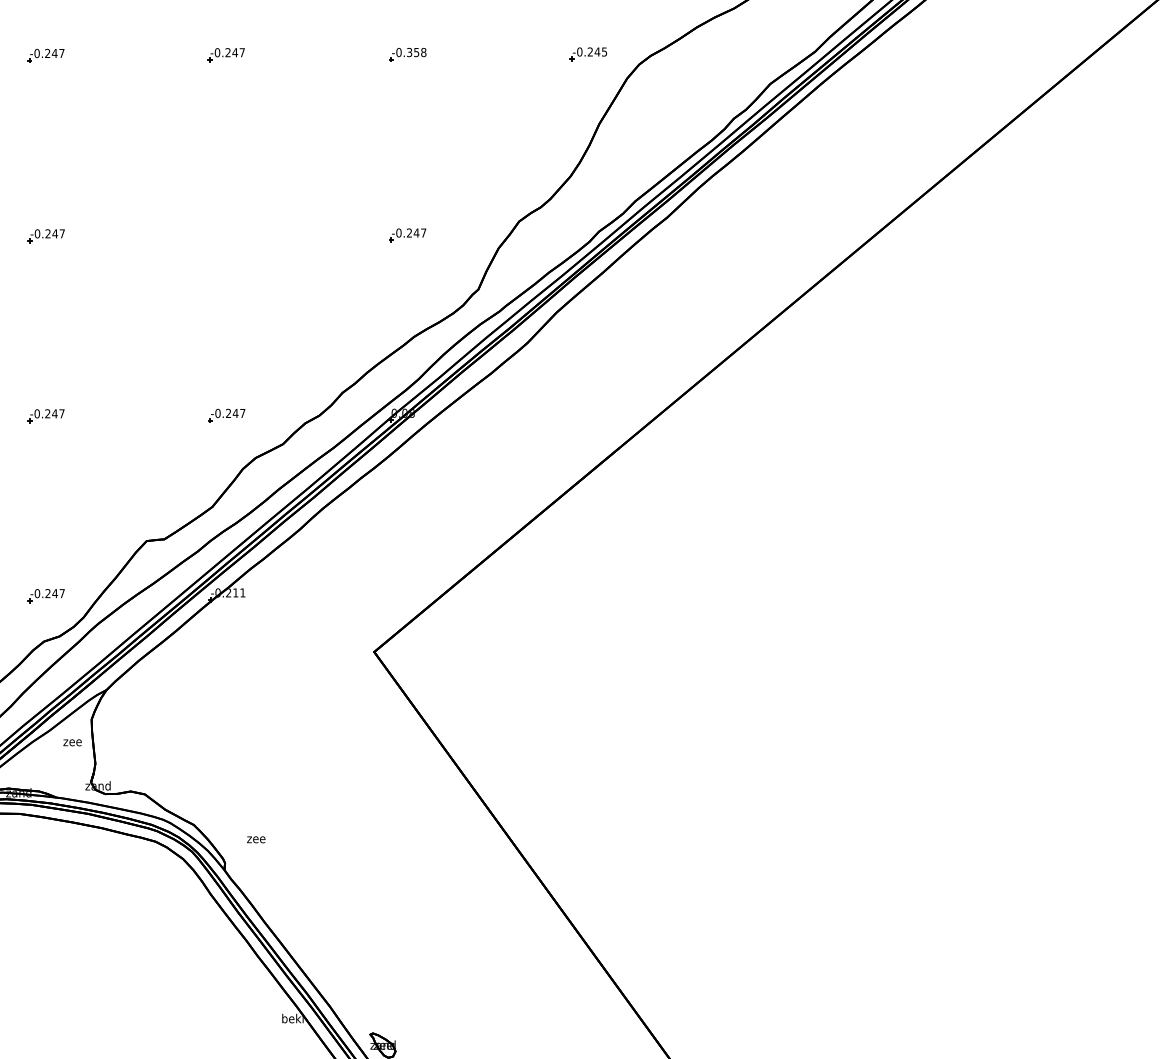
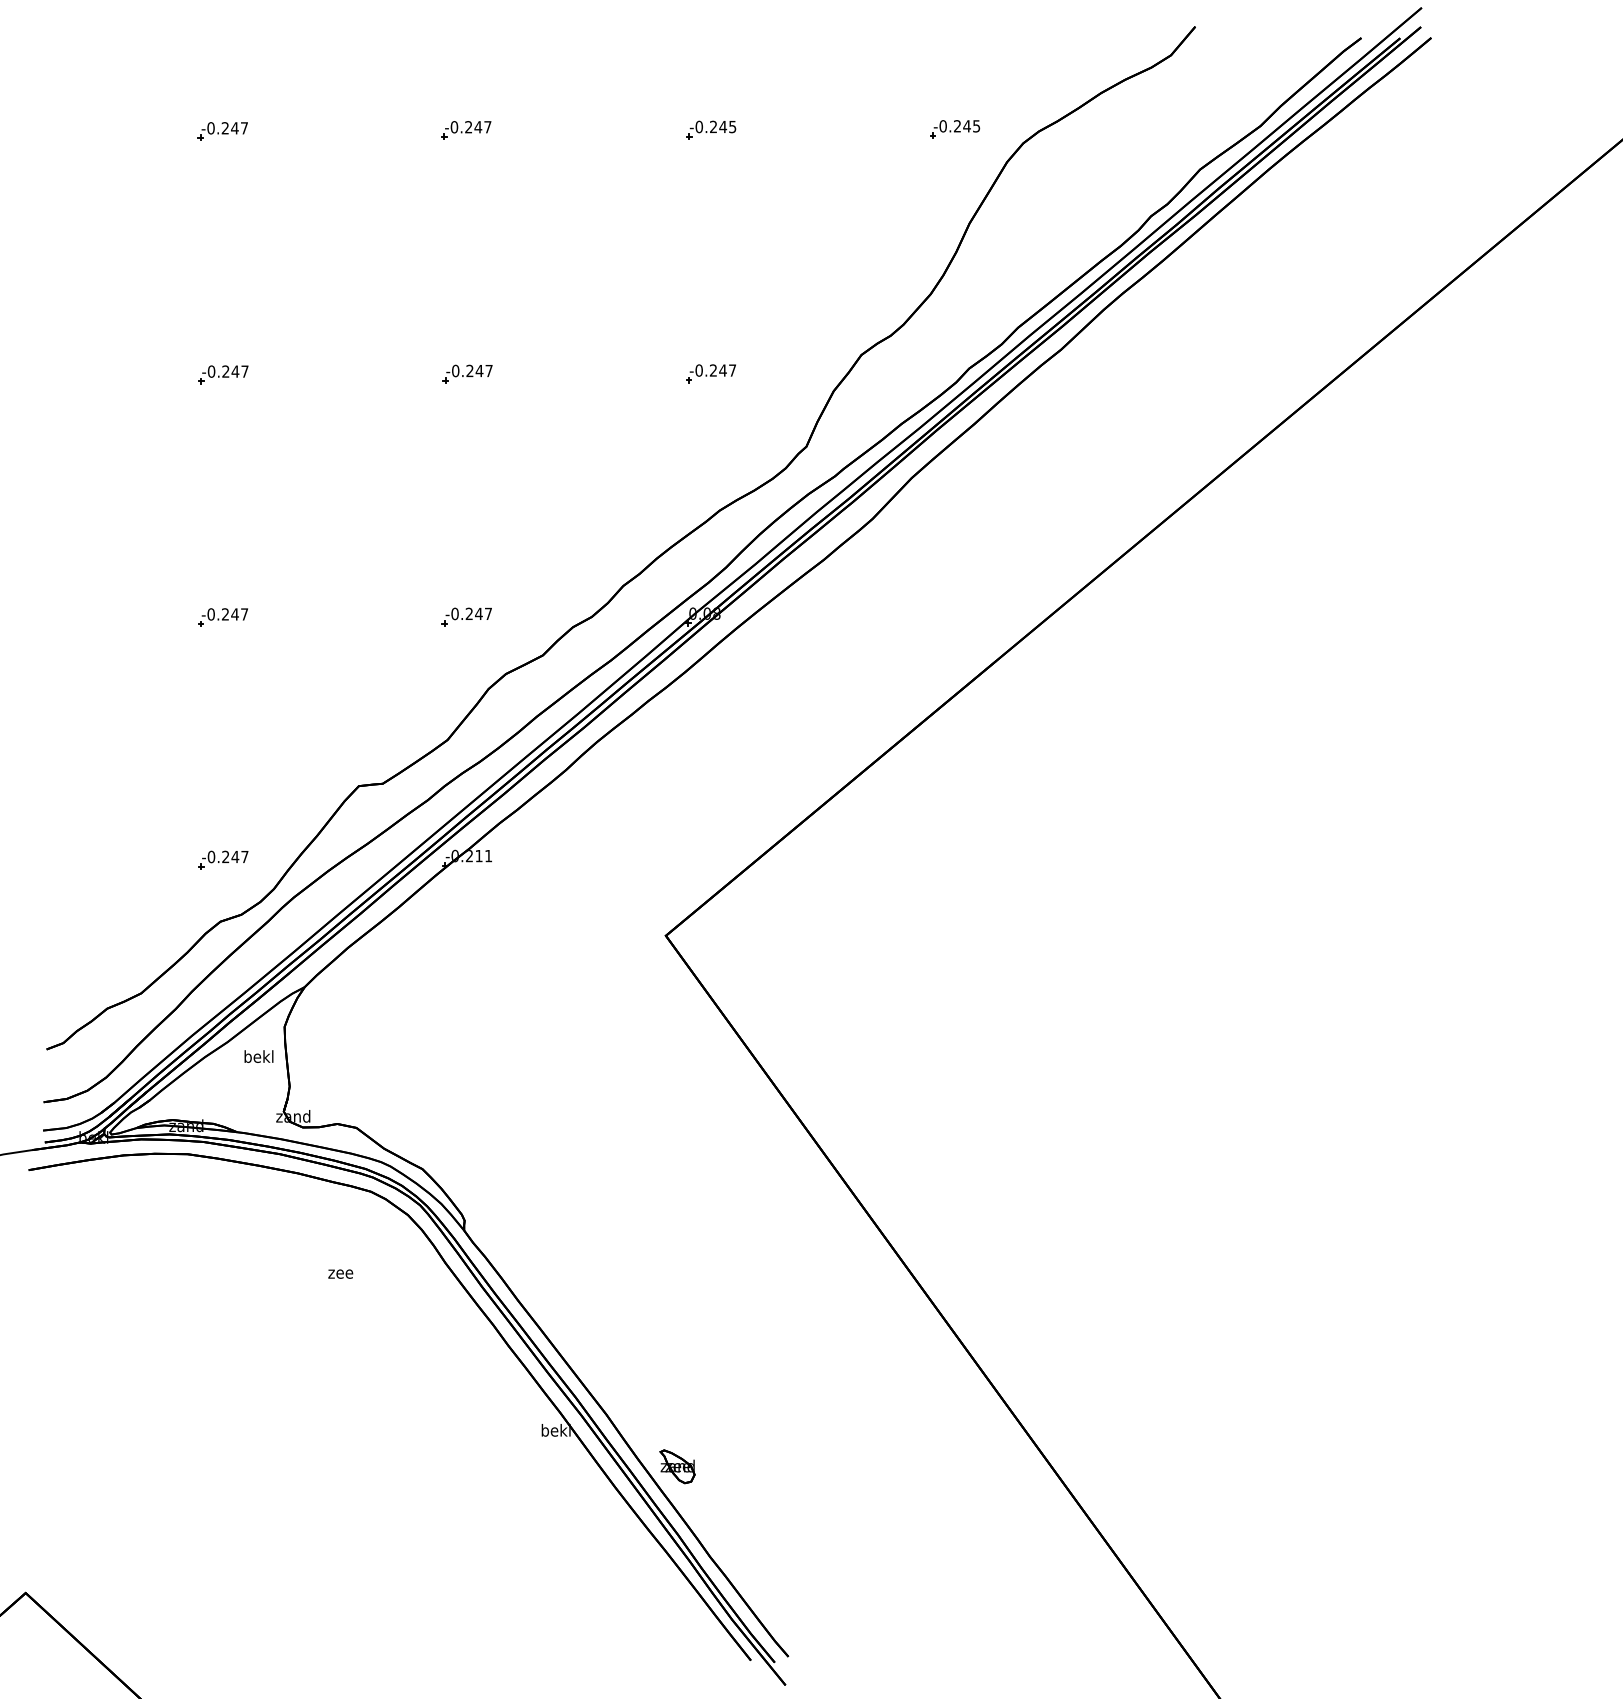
text: (416, 52) -> (723, 126), -0.358 -> -0.245
part: (227, 235) -> (467, 373), added
text: (72, 741) -> (258, 1056), zee -> bekl
text: (256, 839) -> (340, 1273), moved

